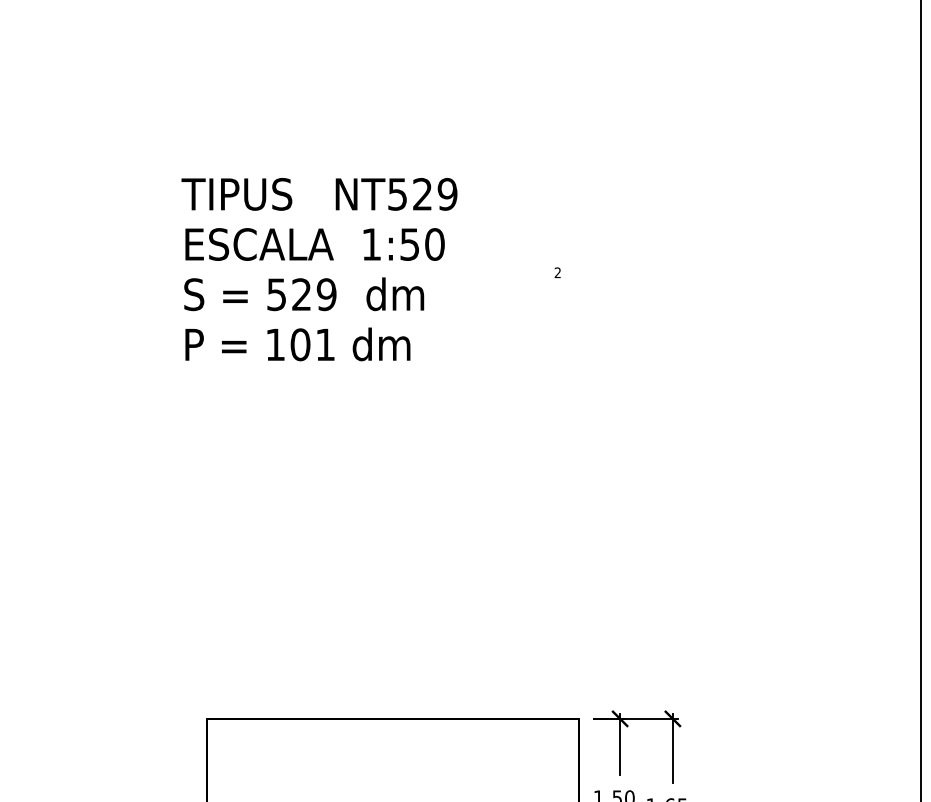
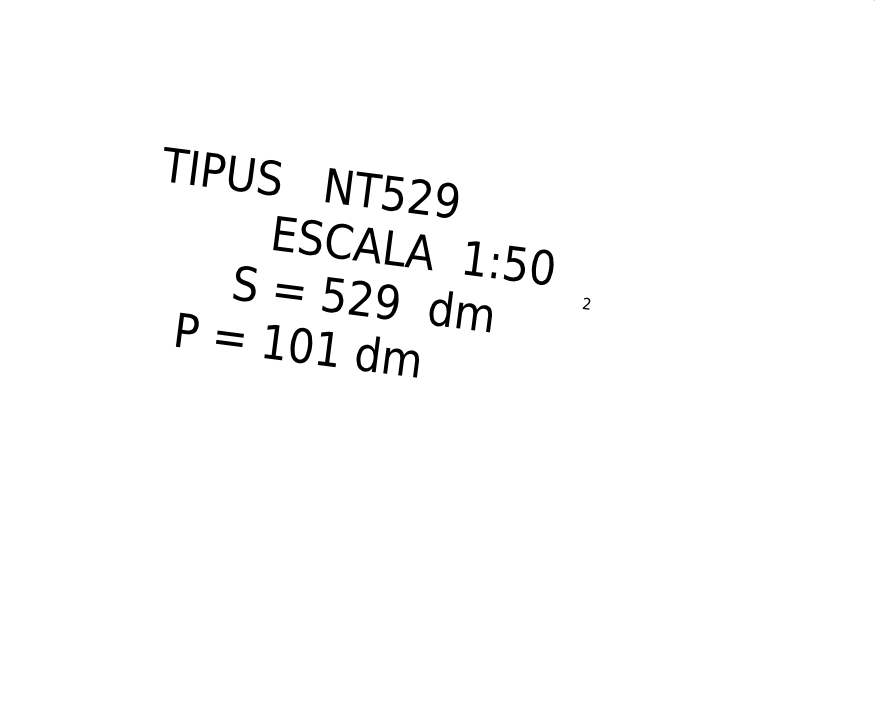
text: (319, 194) -> (310, 182), moved
text: (314, 244) -> (413, 250), moved
text: (304, 294) -> (363, 298), moved

